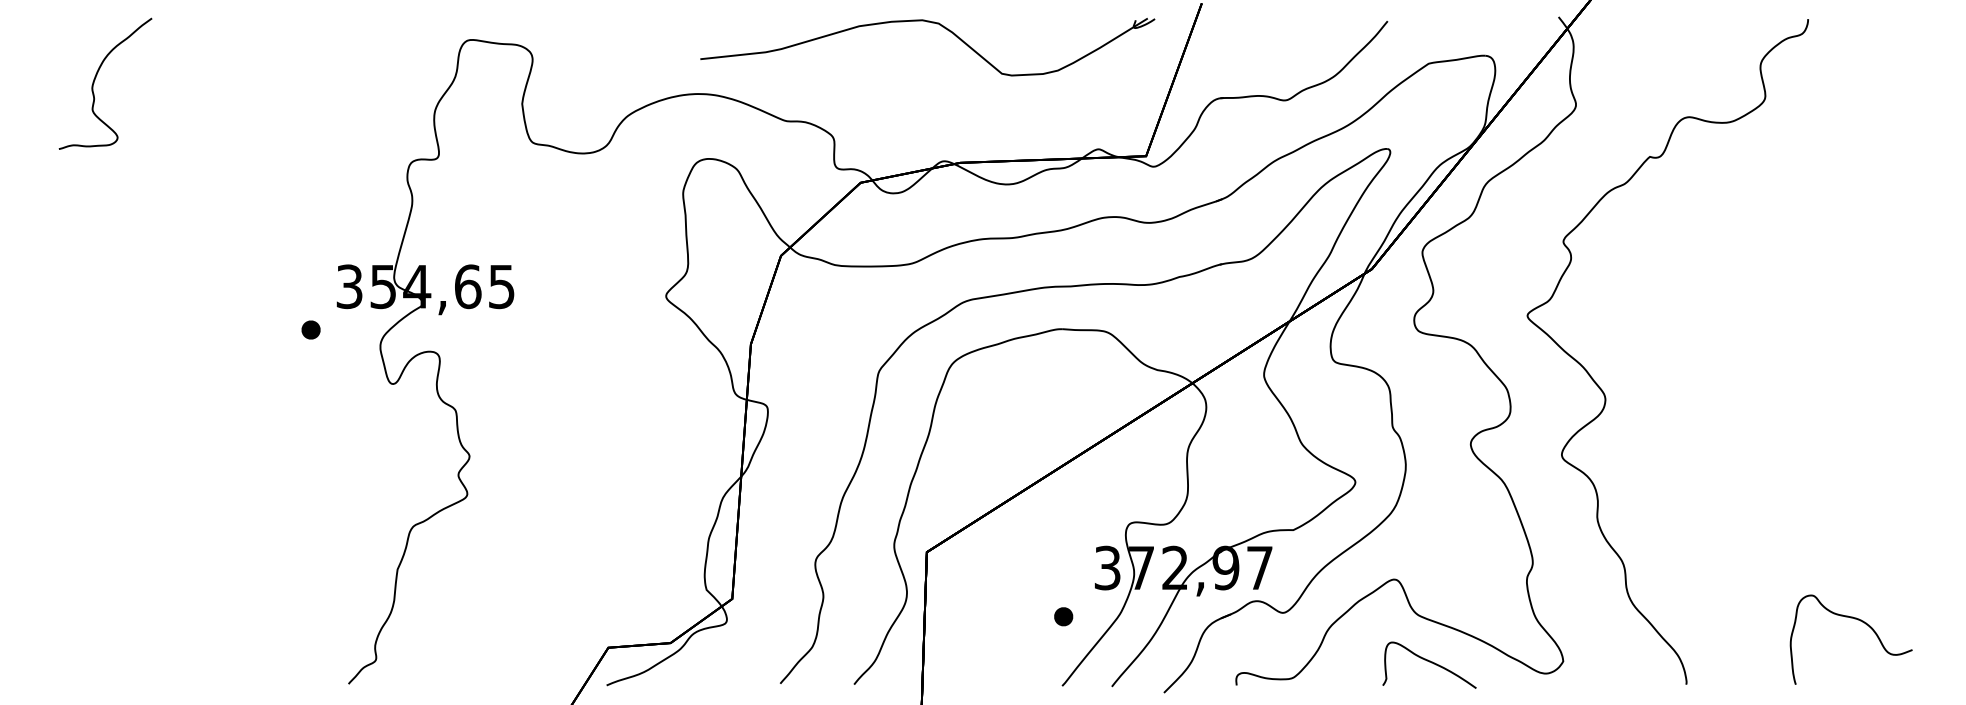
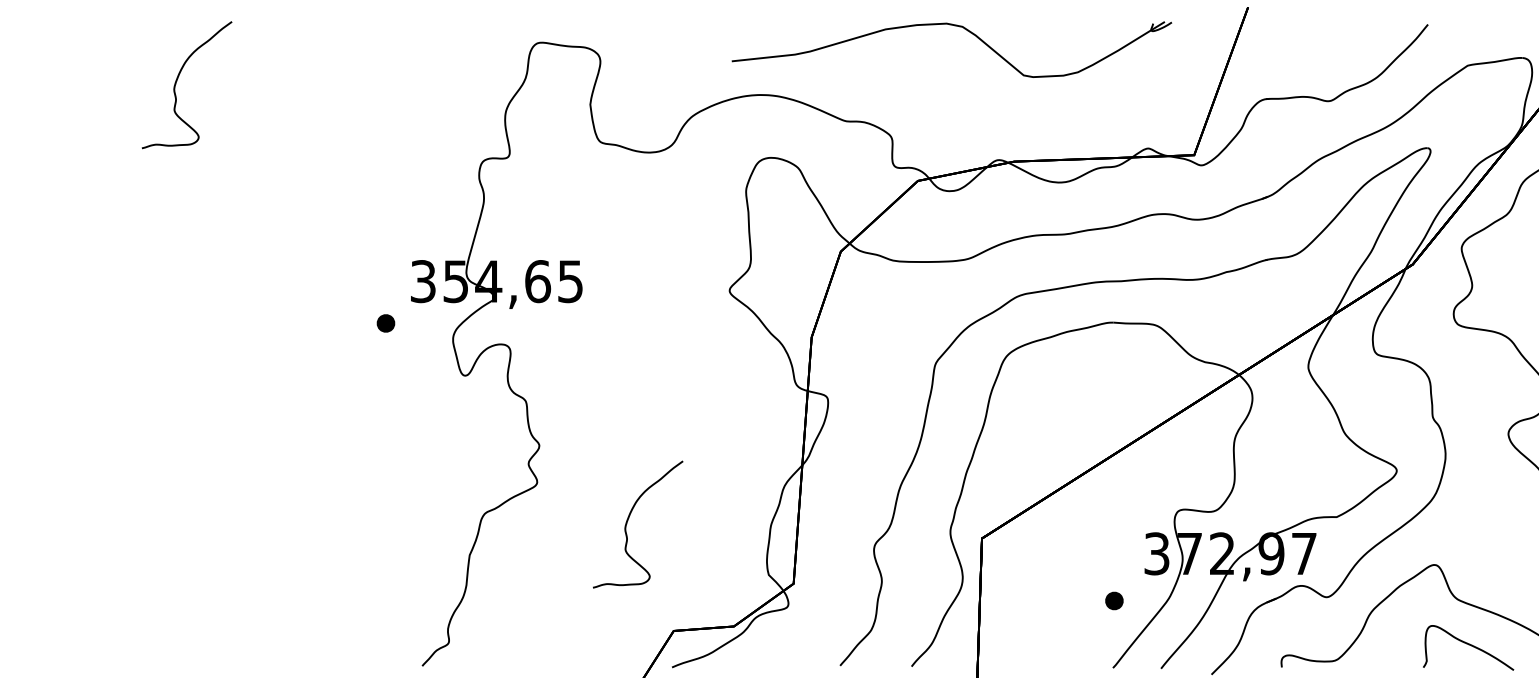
part: (932, 23) -> (956, 26), moved
curve: (561, 534) -> (628, 521), added

